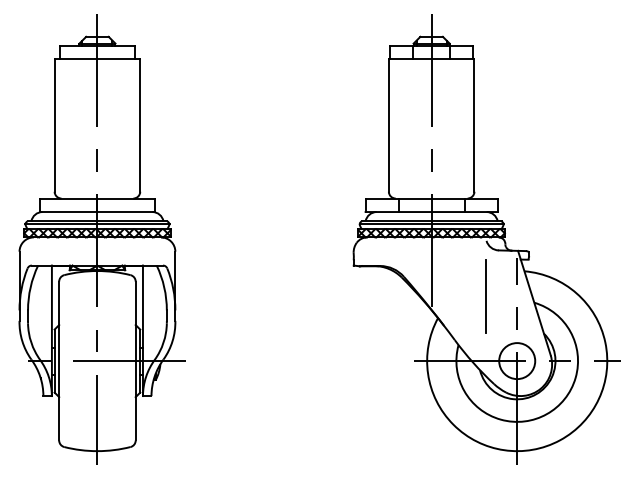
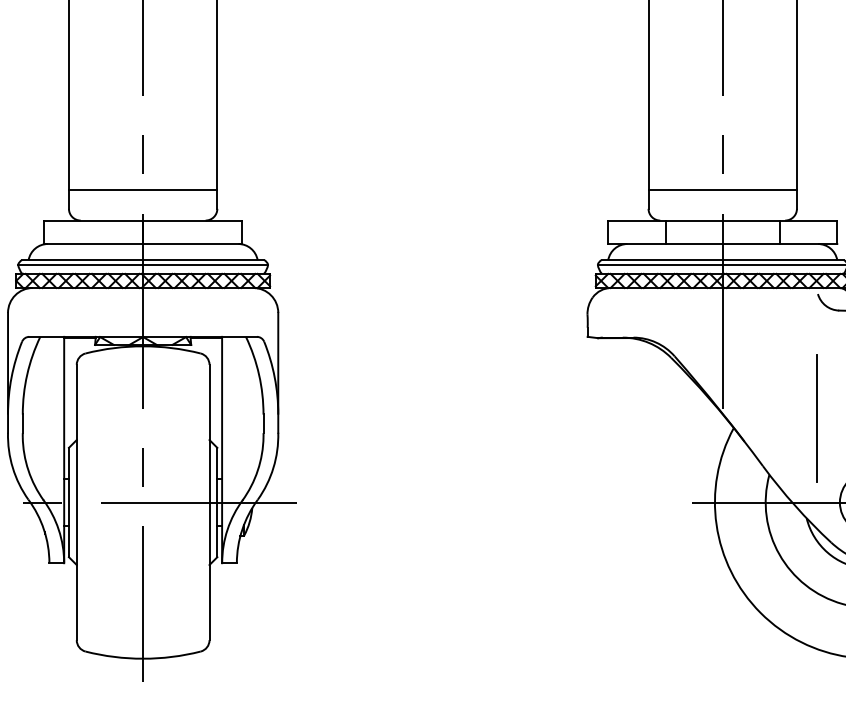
line: (97, 180) -> (143, 189), added
line: (431, 180) -> (722, 189), added
line: (485, 296) -> (816, 418), moved

